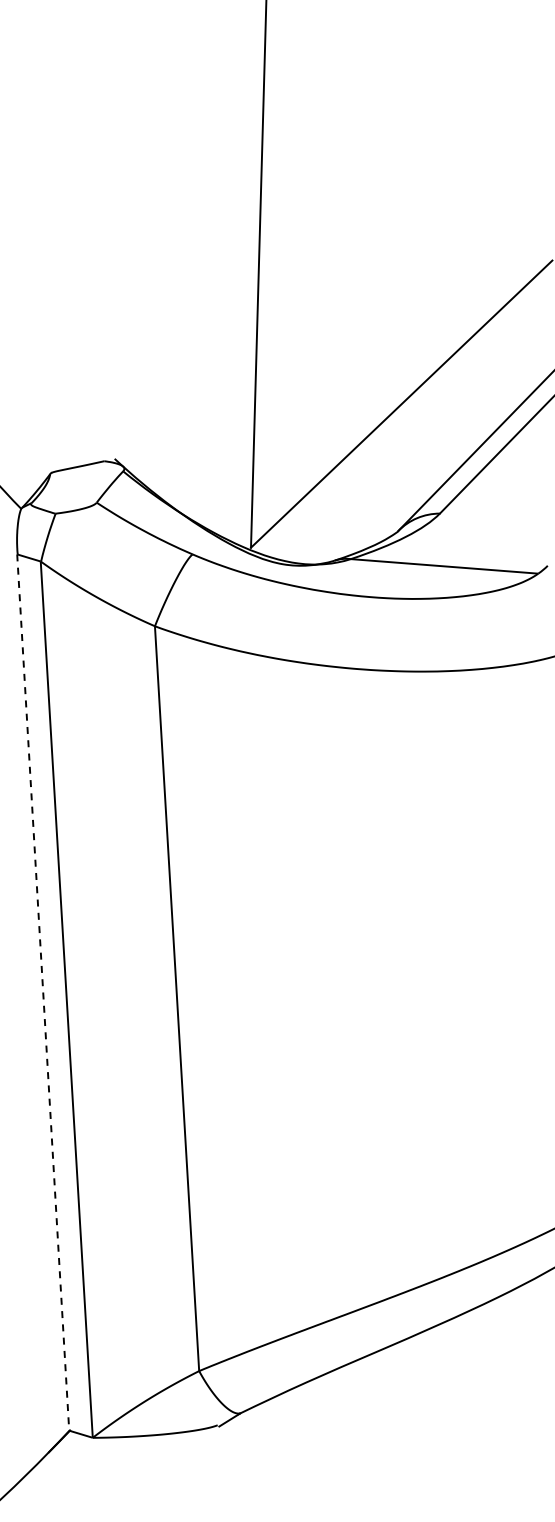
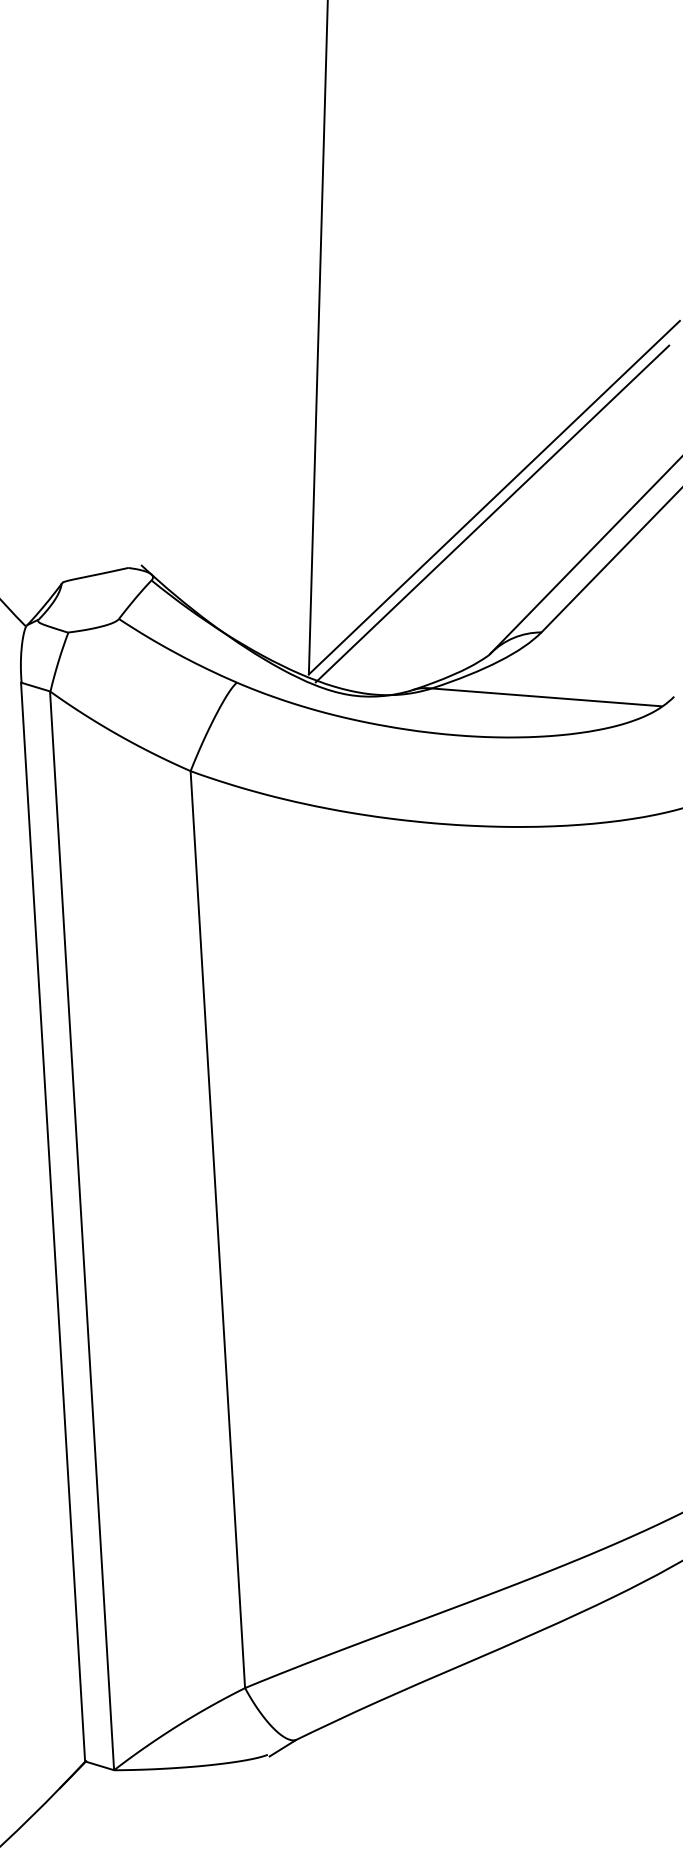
line: (399, 417) -> (491, 514), added
line: (43, 992) -> (53, 1221), dashed -> solid

